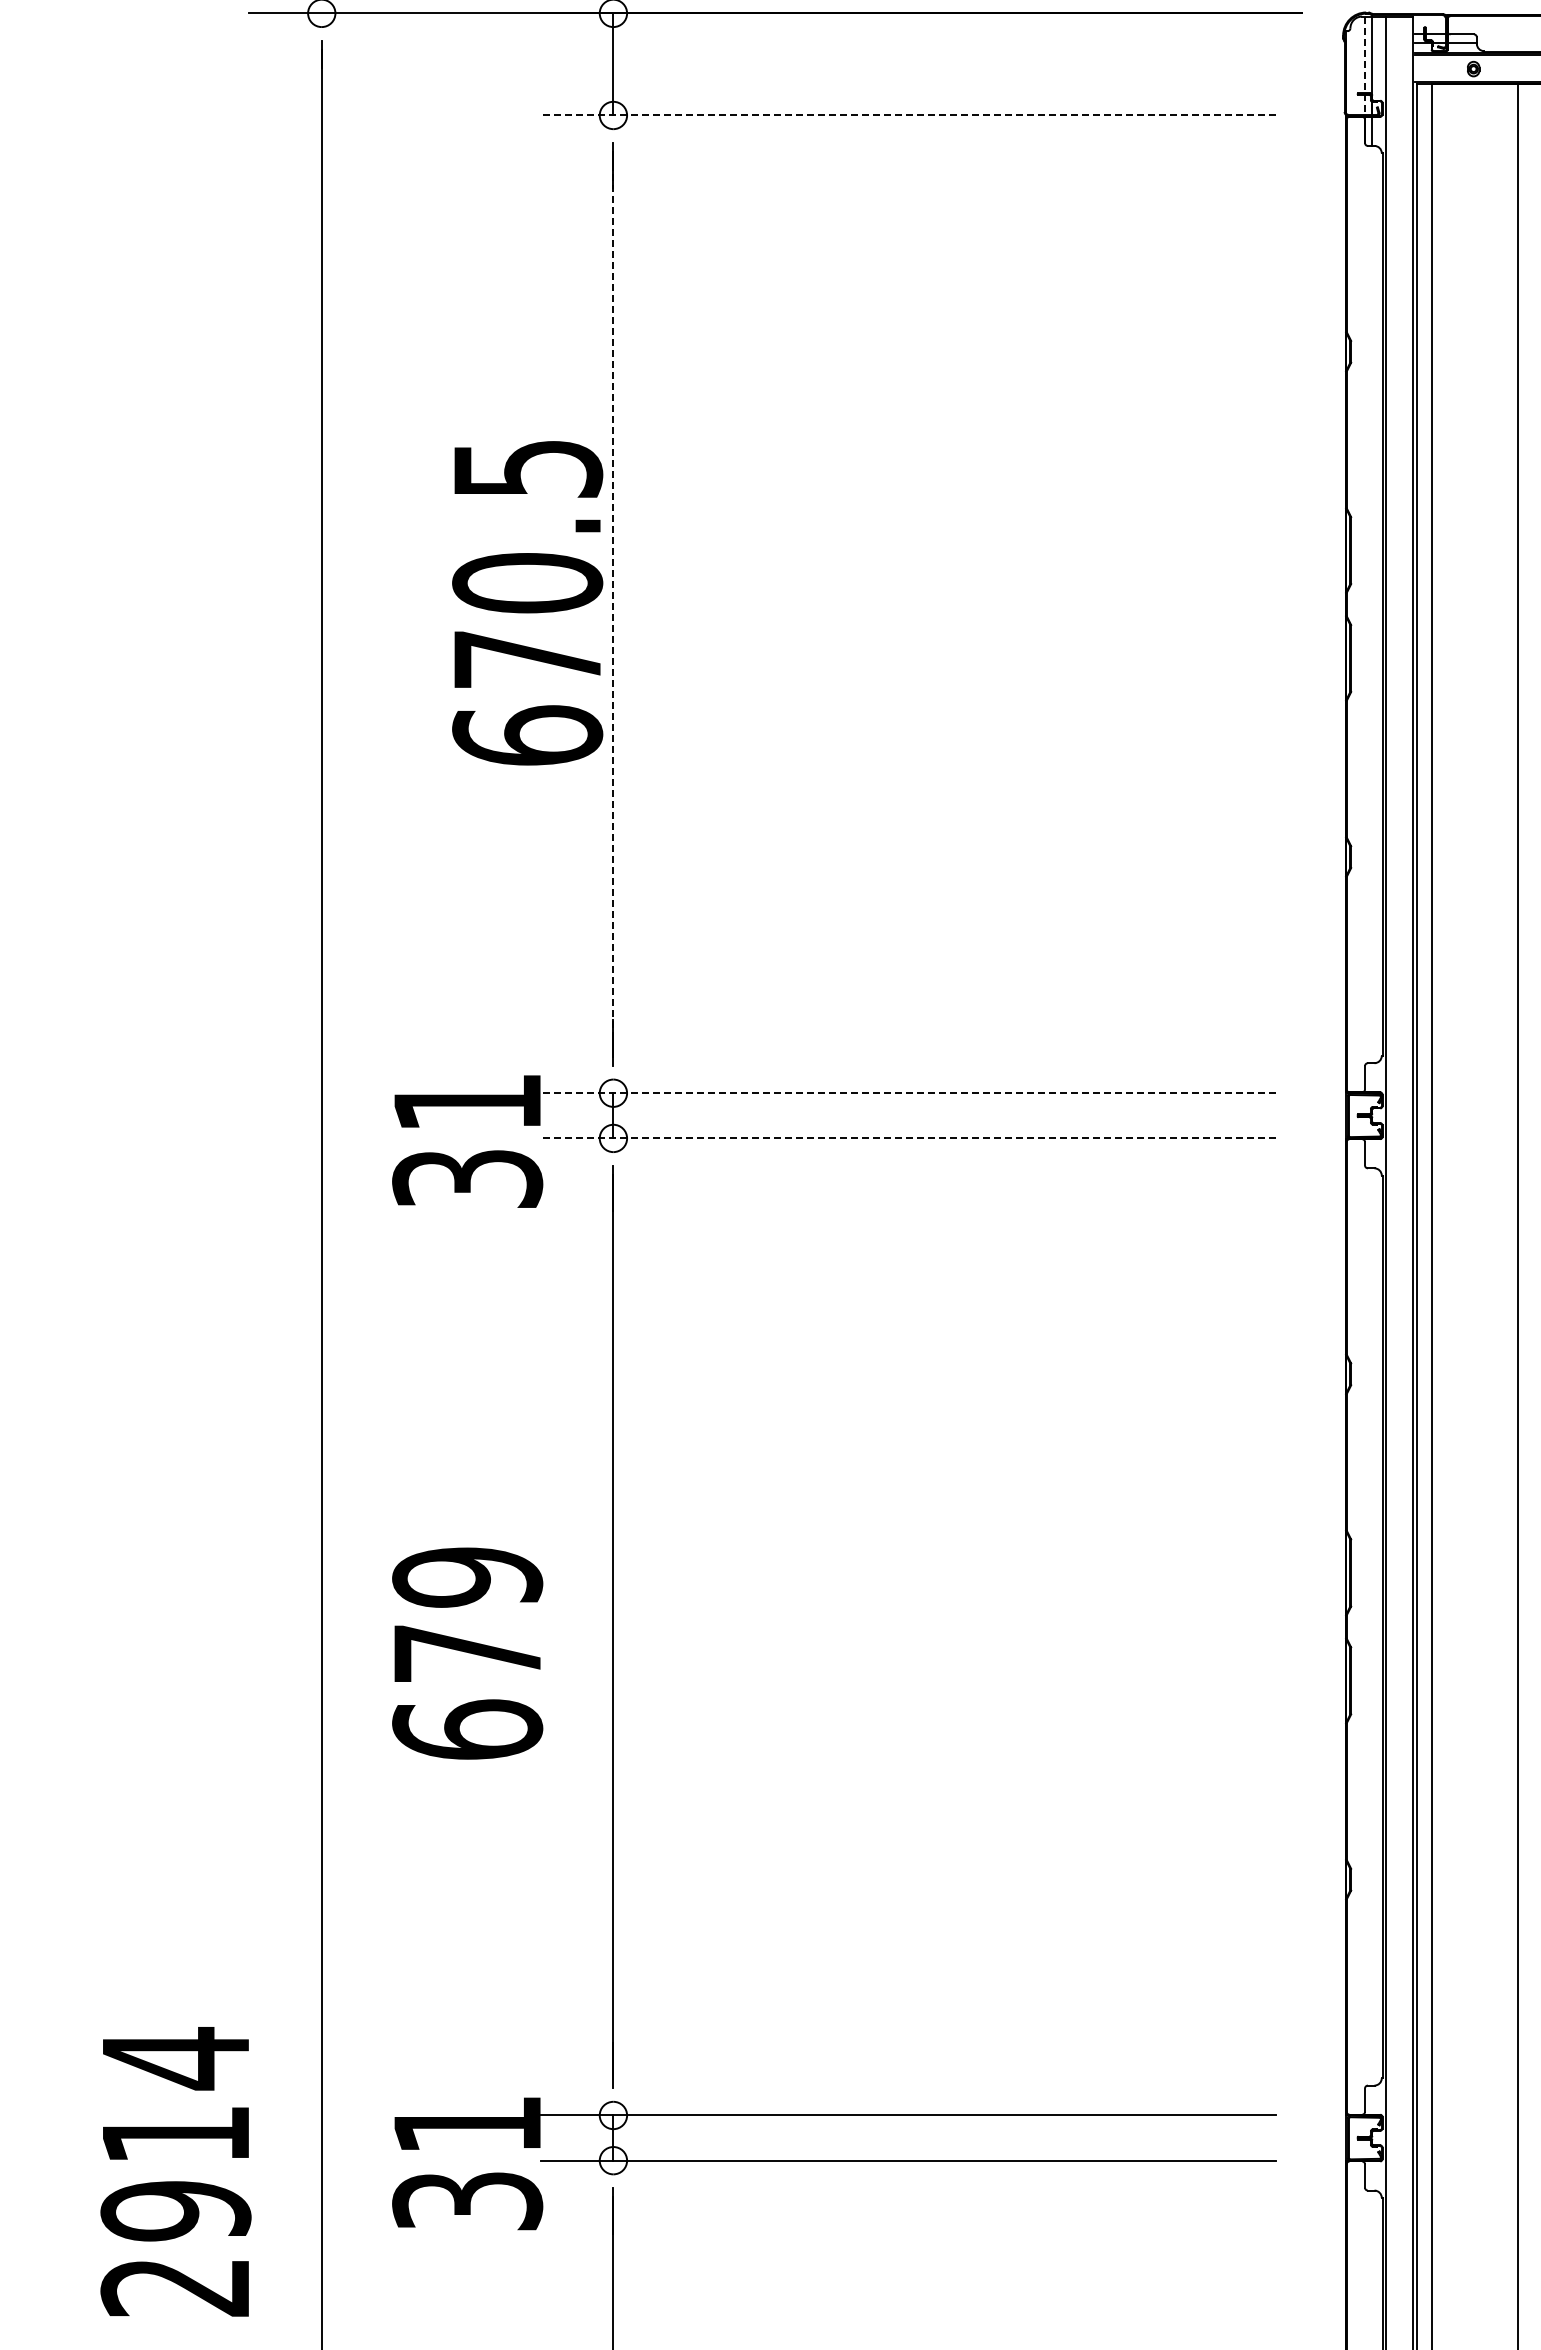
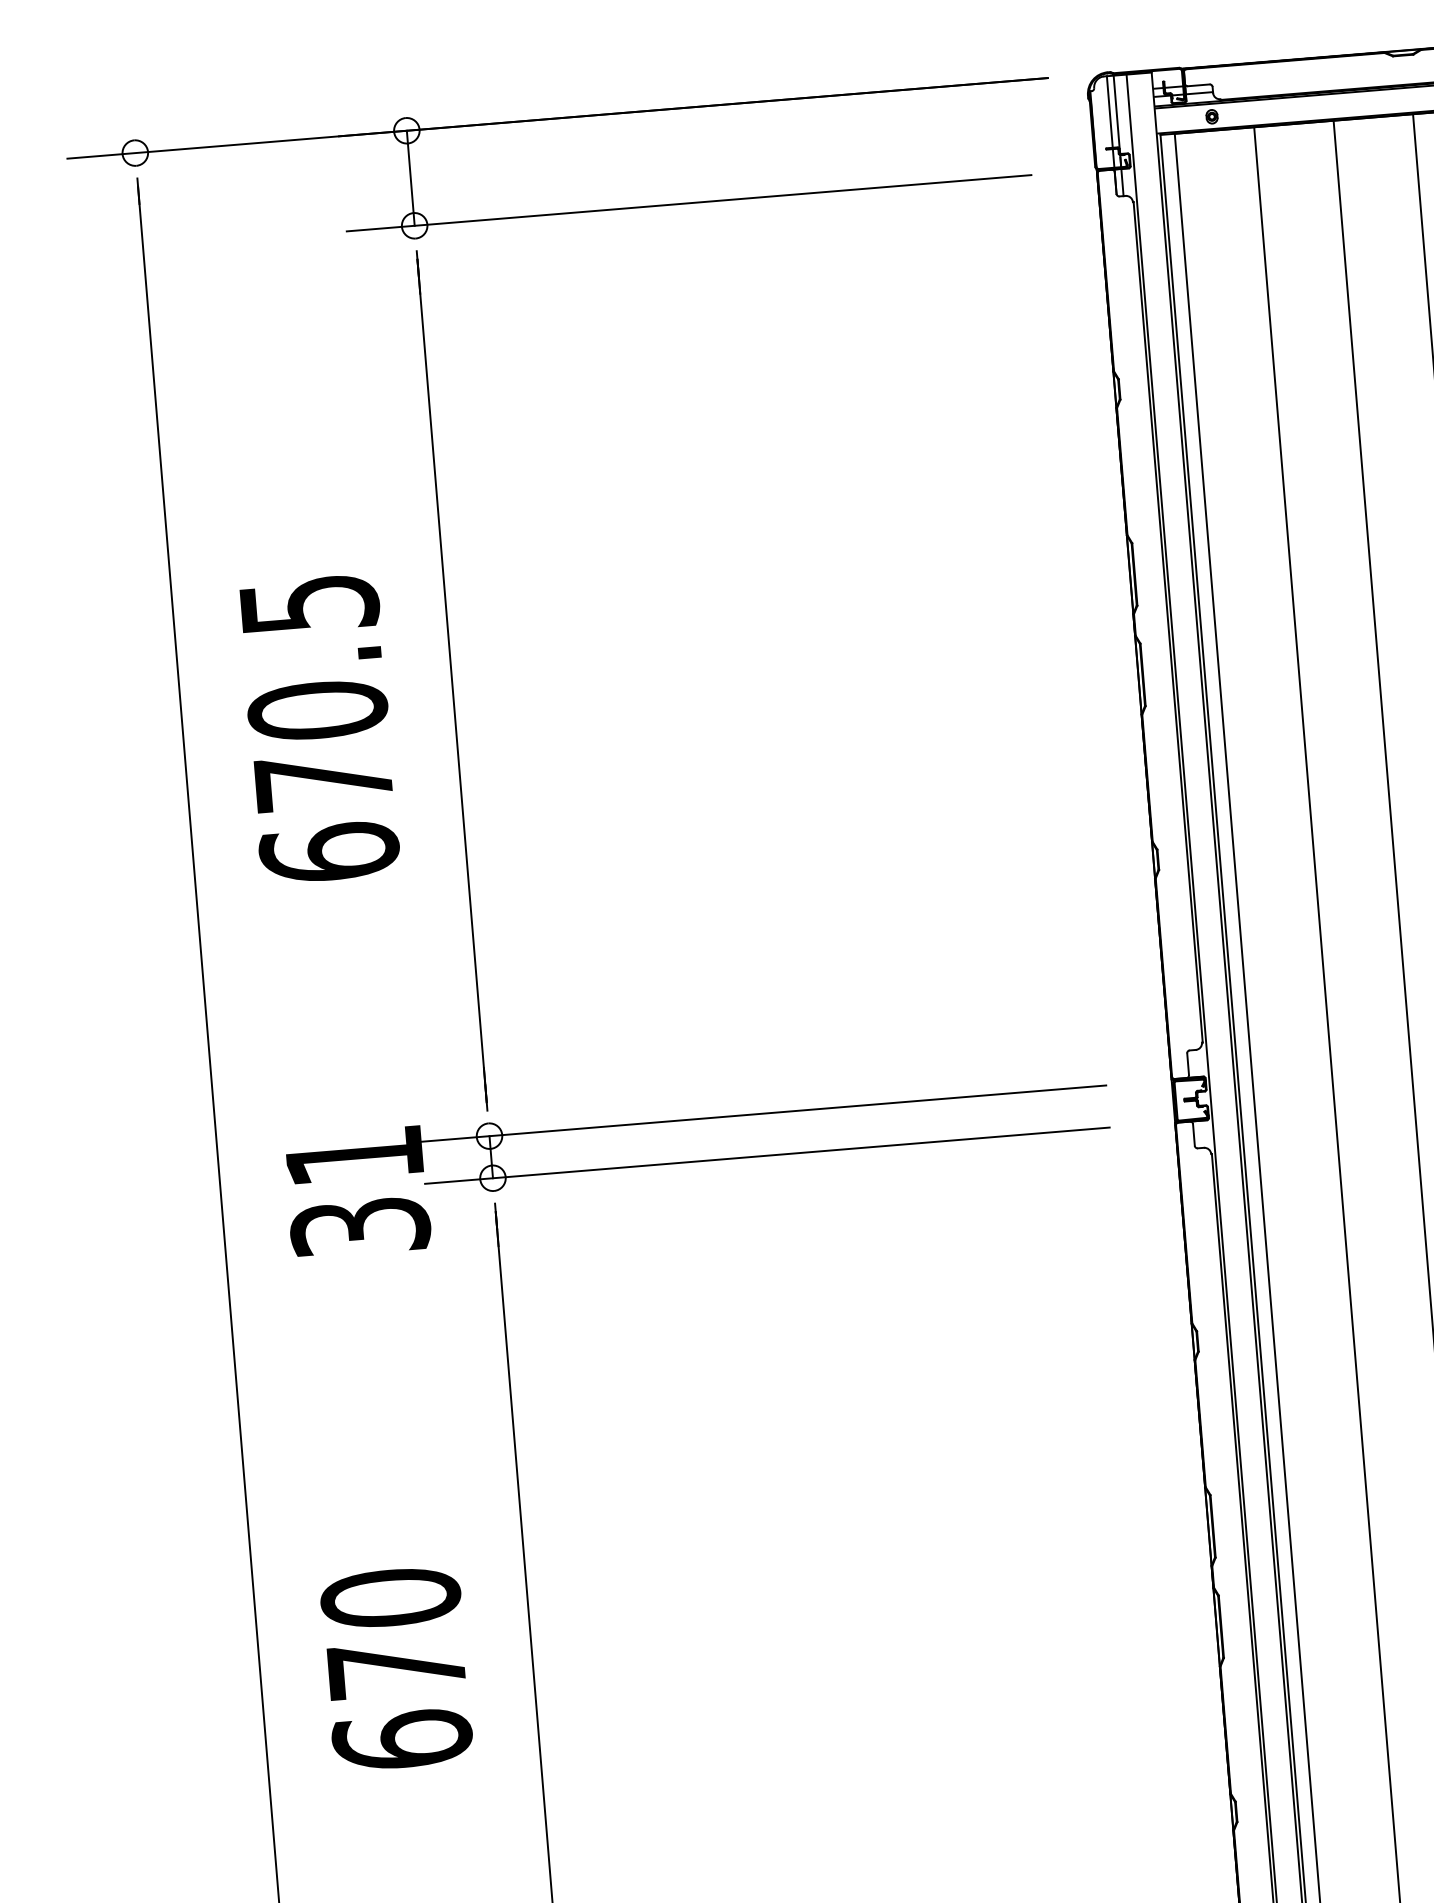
line: (1365, 65) -> (1111, 121), dashed -> solid
line: (908, 115) -> (689, 203), dashed -> solid
text: (527, 603) -> (319, 729), moved
line: (613, 604) -> (452, 681), dashed -> solid
line: (908, 1093) -> (764, 1113), dashed -> solid
line: (908, 1138) -> (767, 1155), dashed -> solid
text: (467, 1577) -> (390, 1598), 679 -> 670

